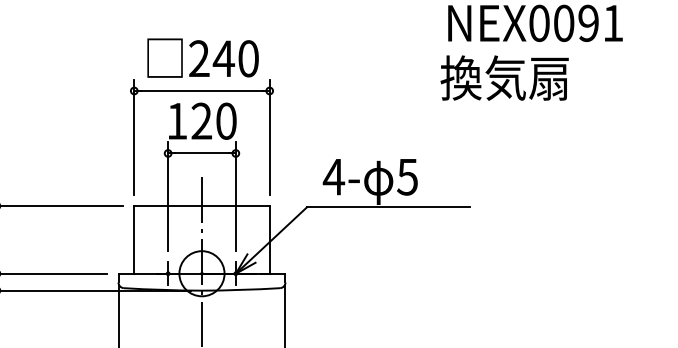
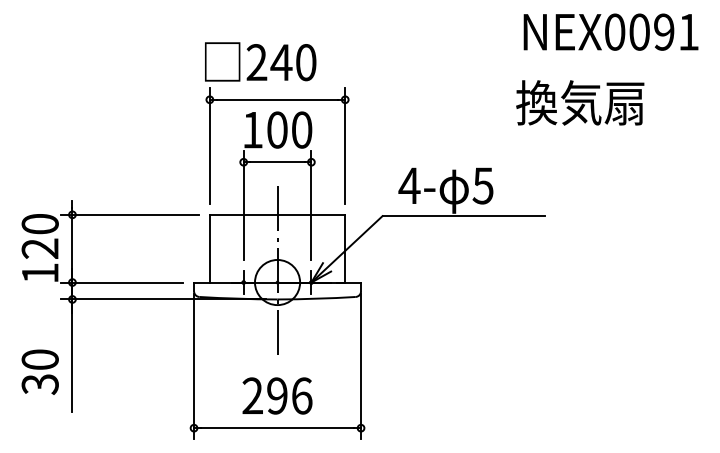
text: (202, 57) -> (260, 61), moved
text: (504, 77) -> (580, 102), moved
text: (201, 120) -> (277, 129), 120 -> 100

